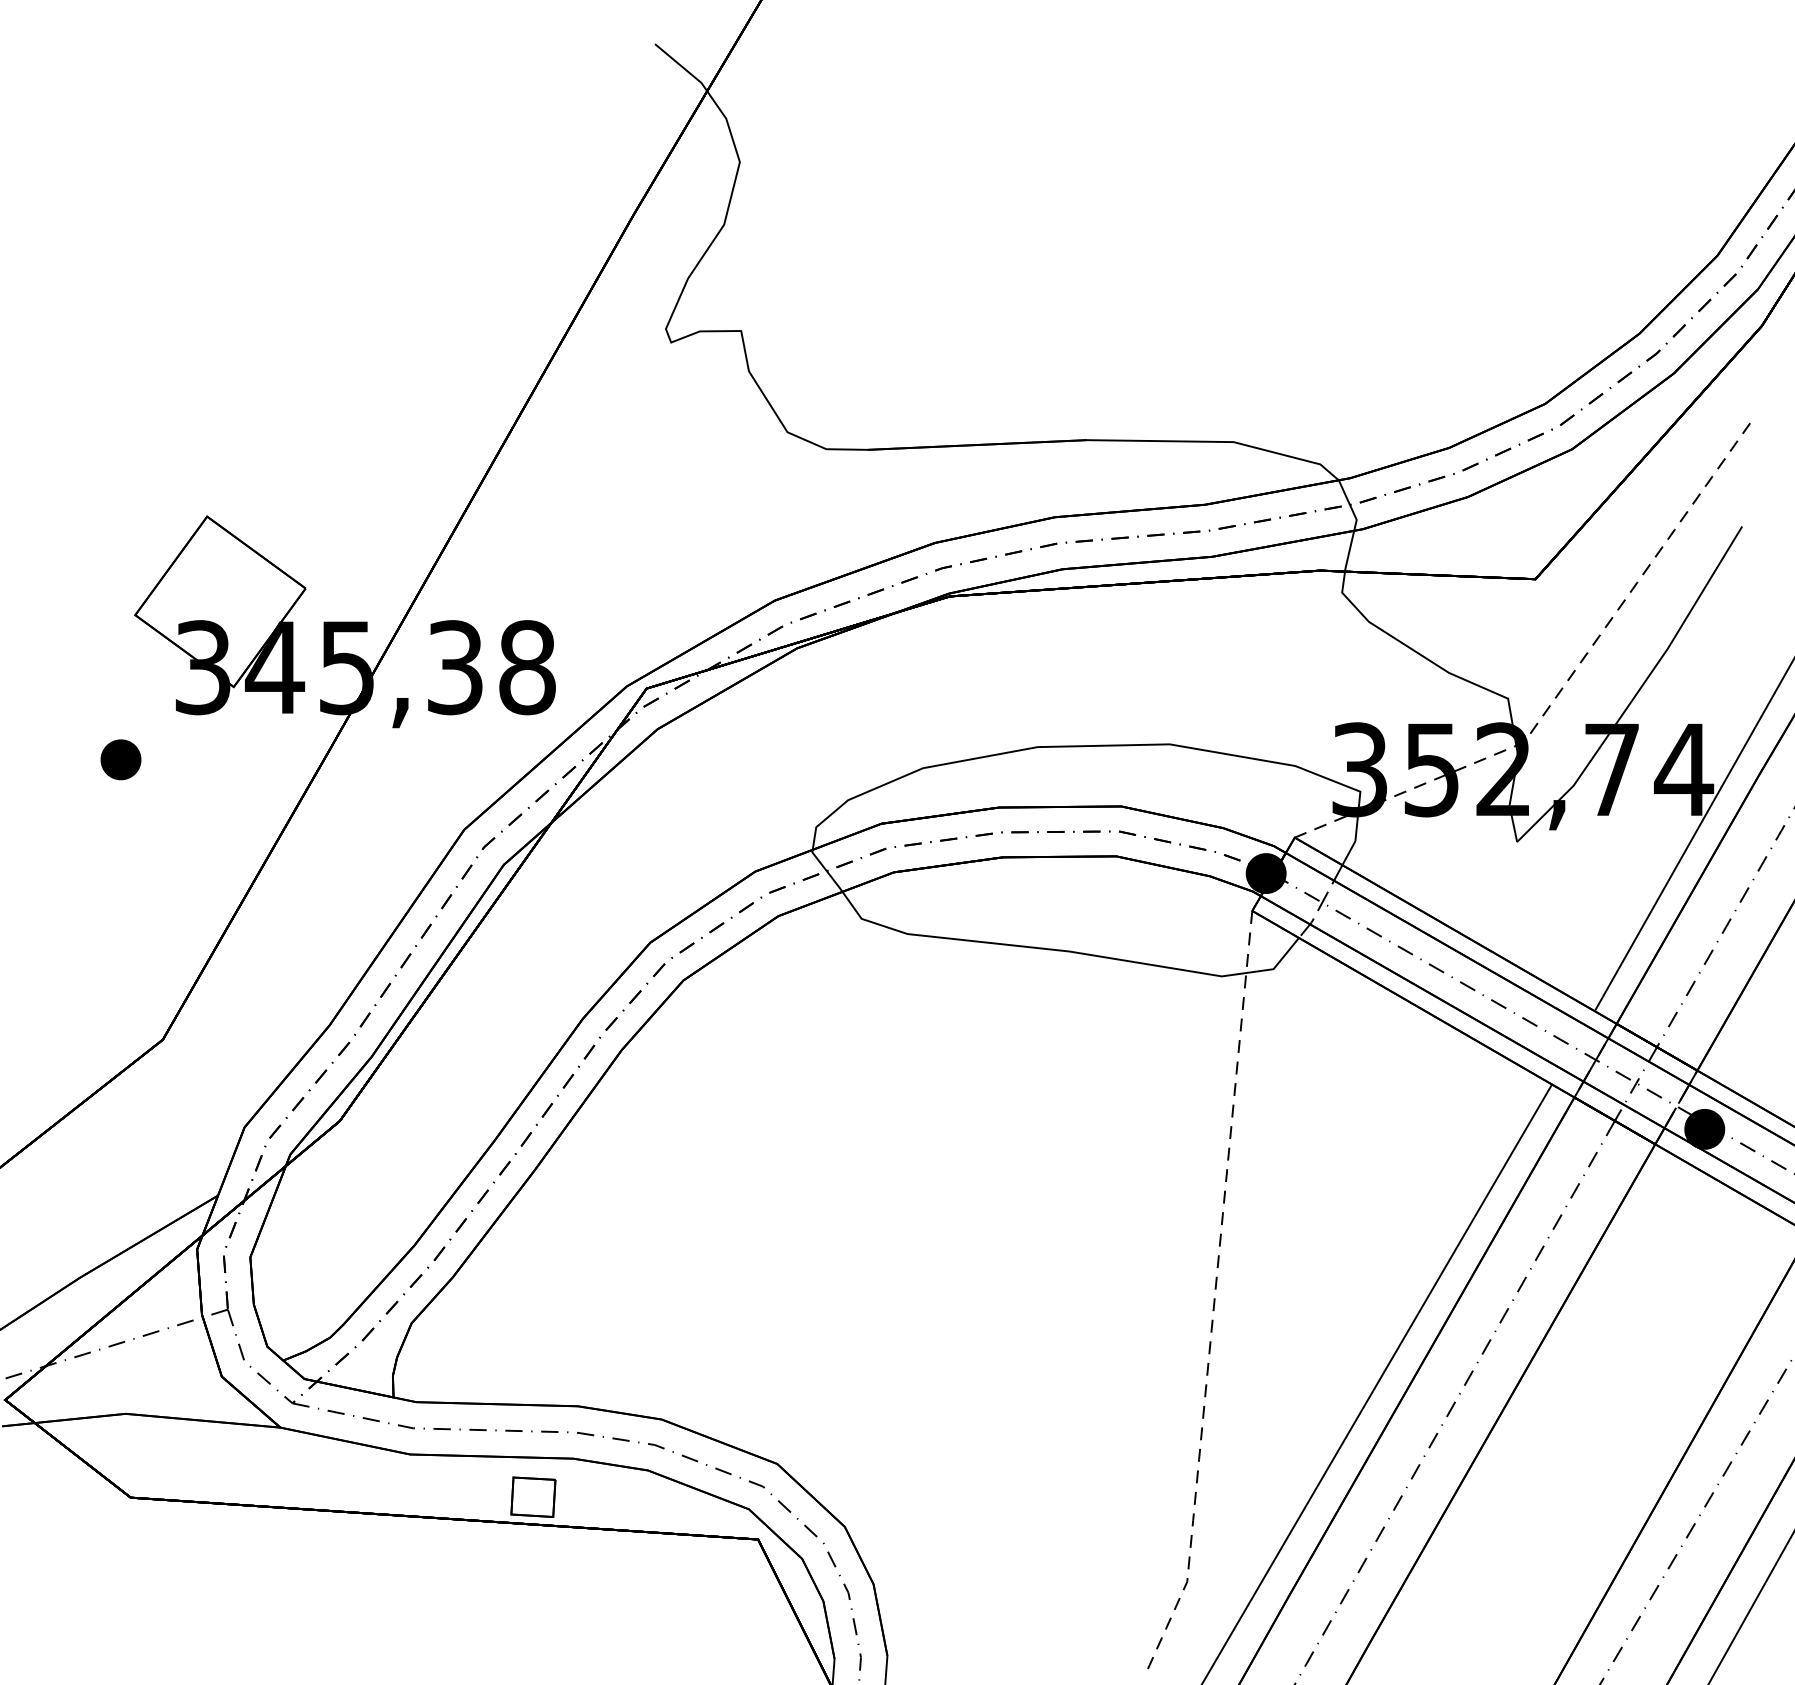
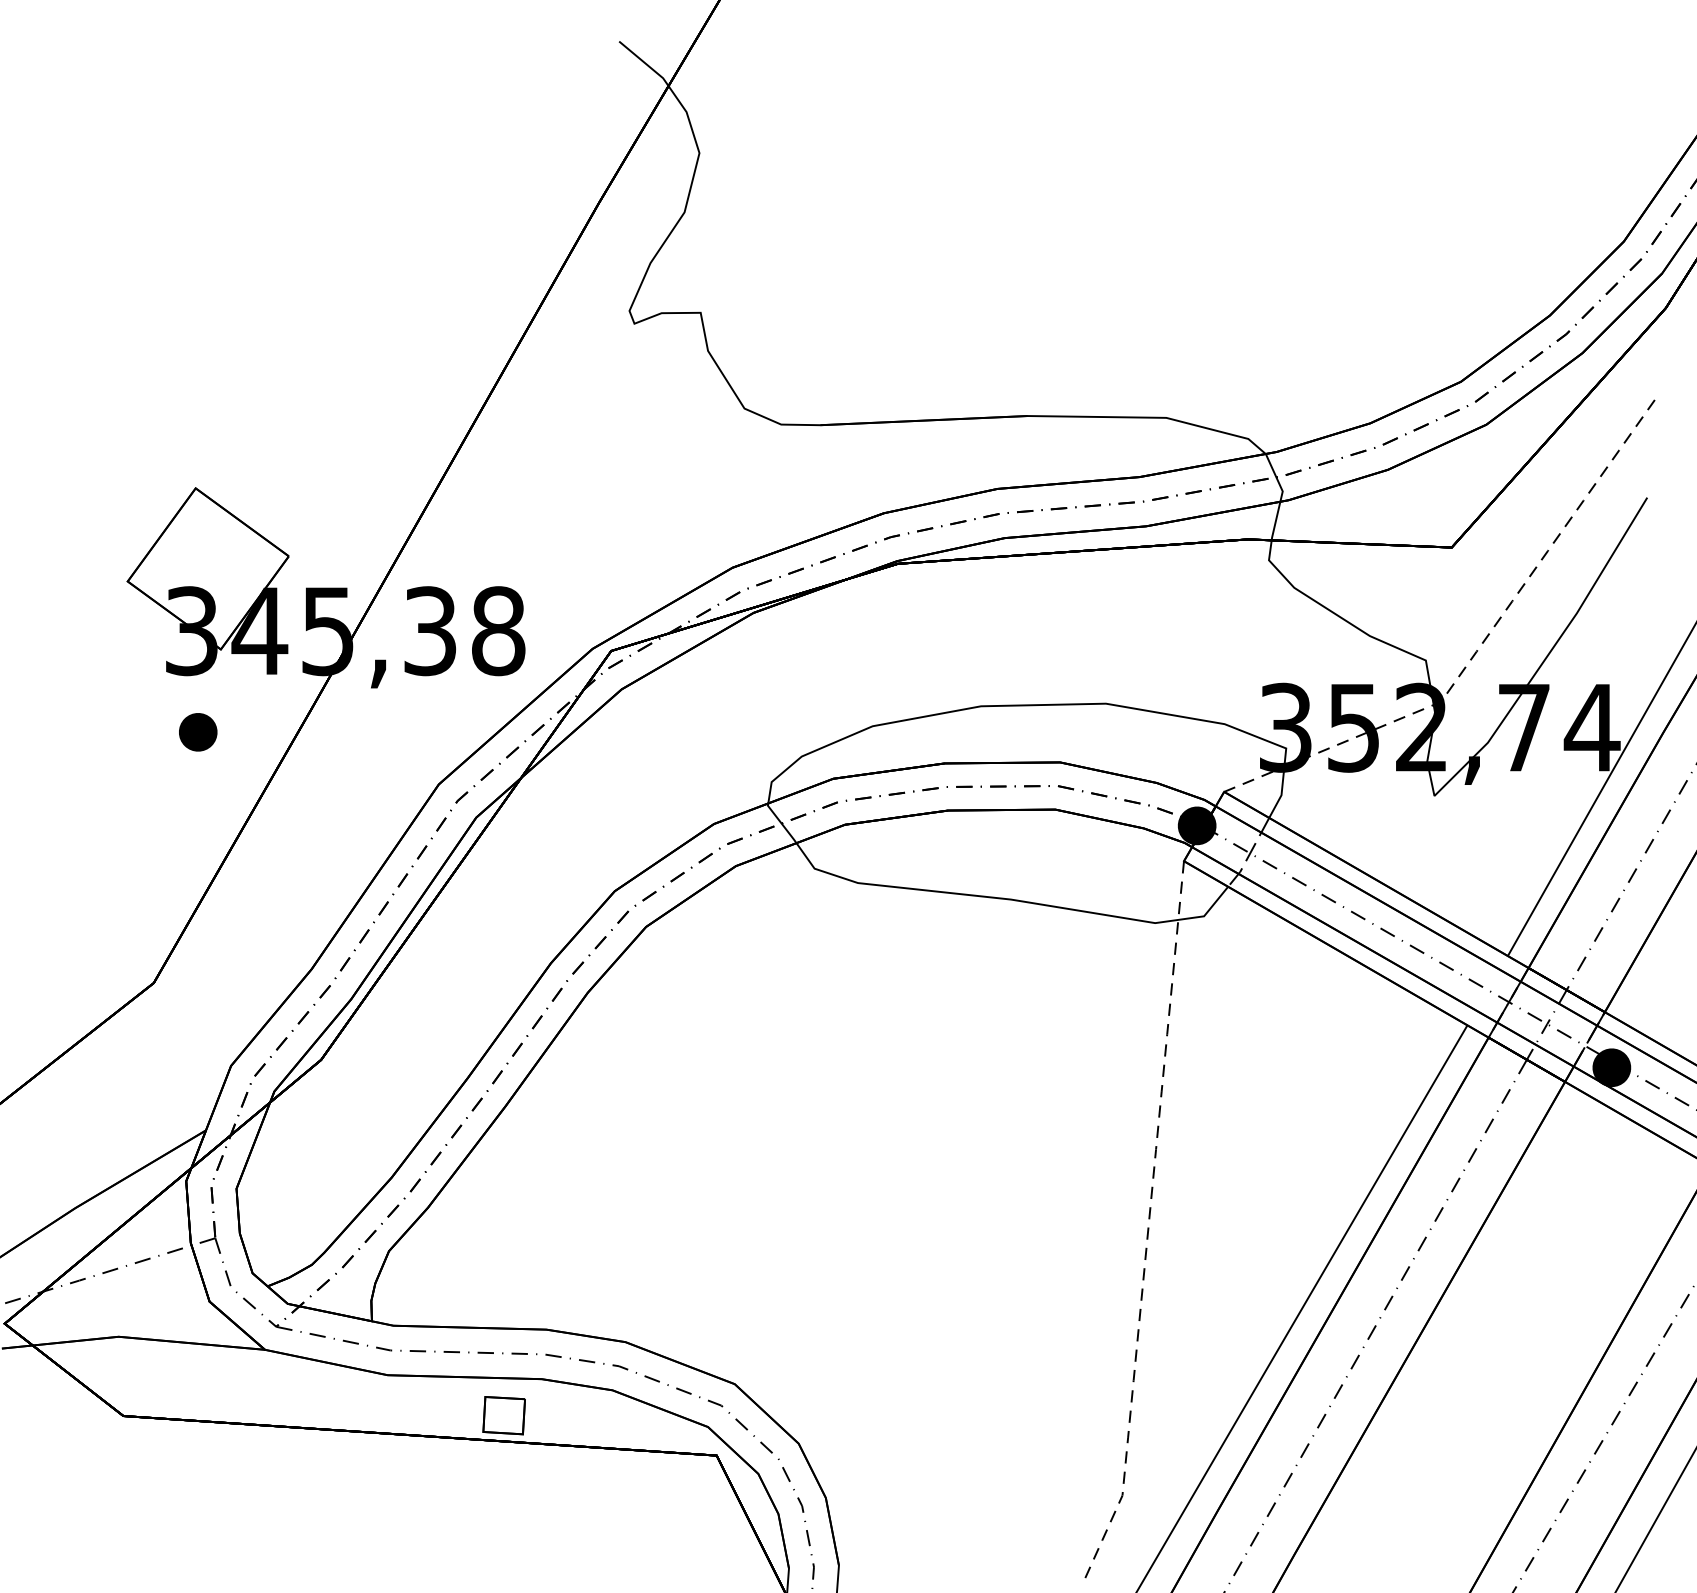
part: (121, 760) -> (198, 732), moved

